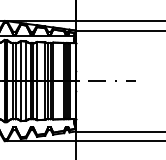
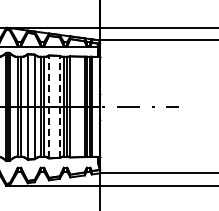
line: (37, 80) -> (49, 106), solid -> dashed
line: (45, 80) -> (59, 106), solid -> dashed

